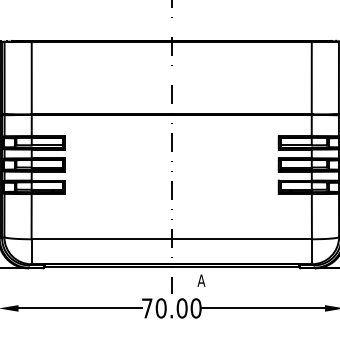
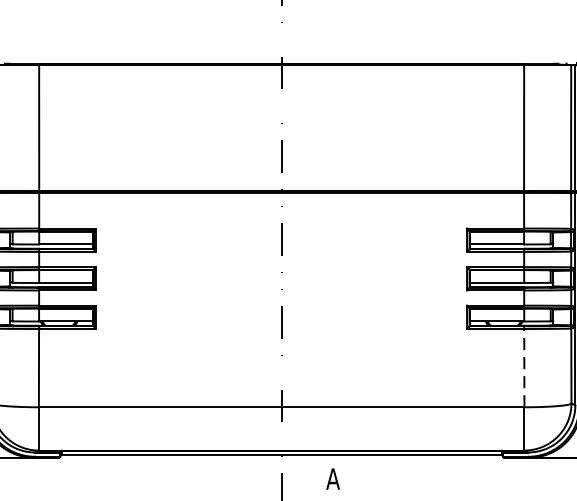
line: (311, 216) -> (523, 367), solid -> dashed

